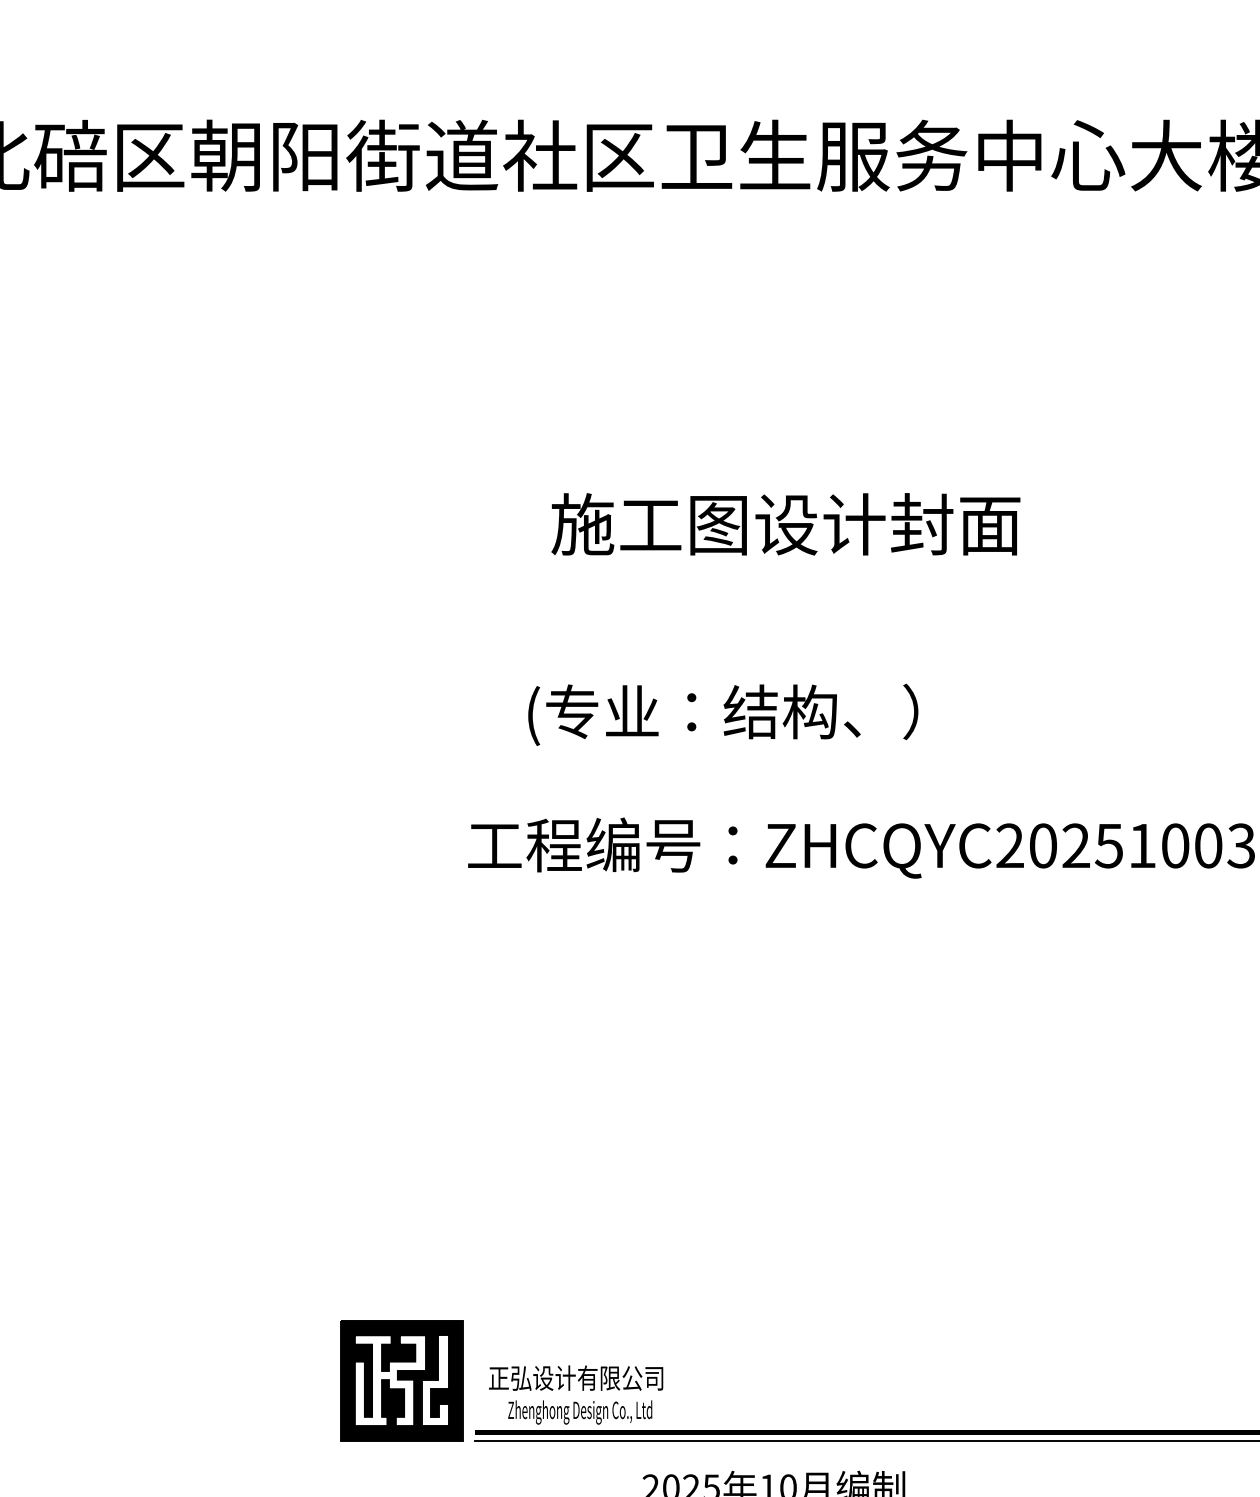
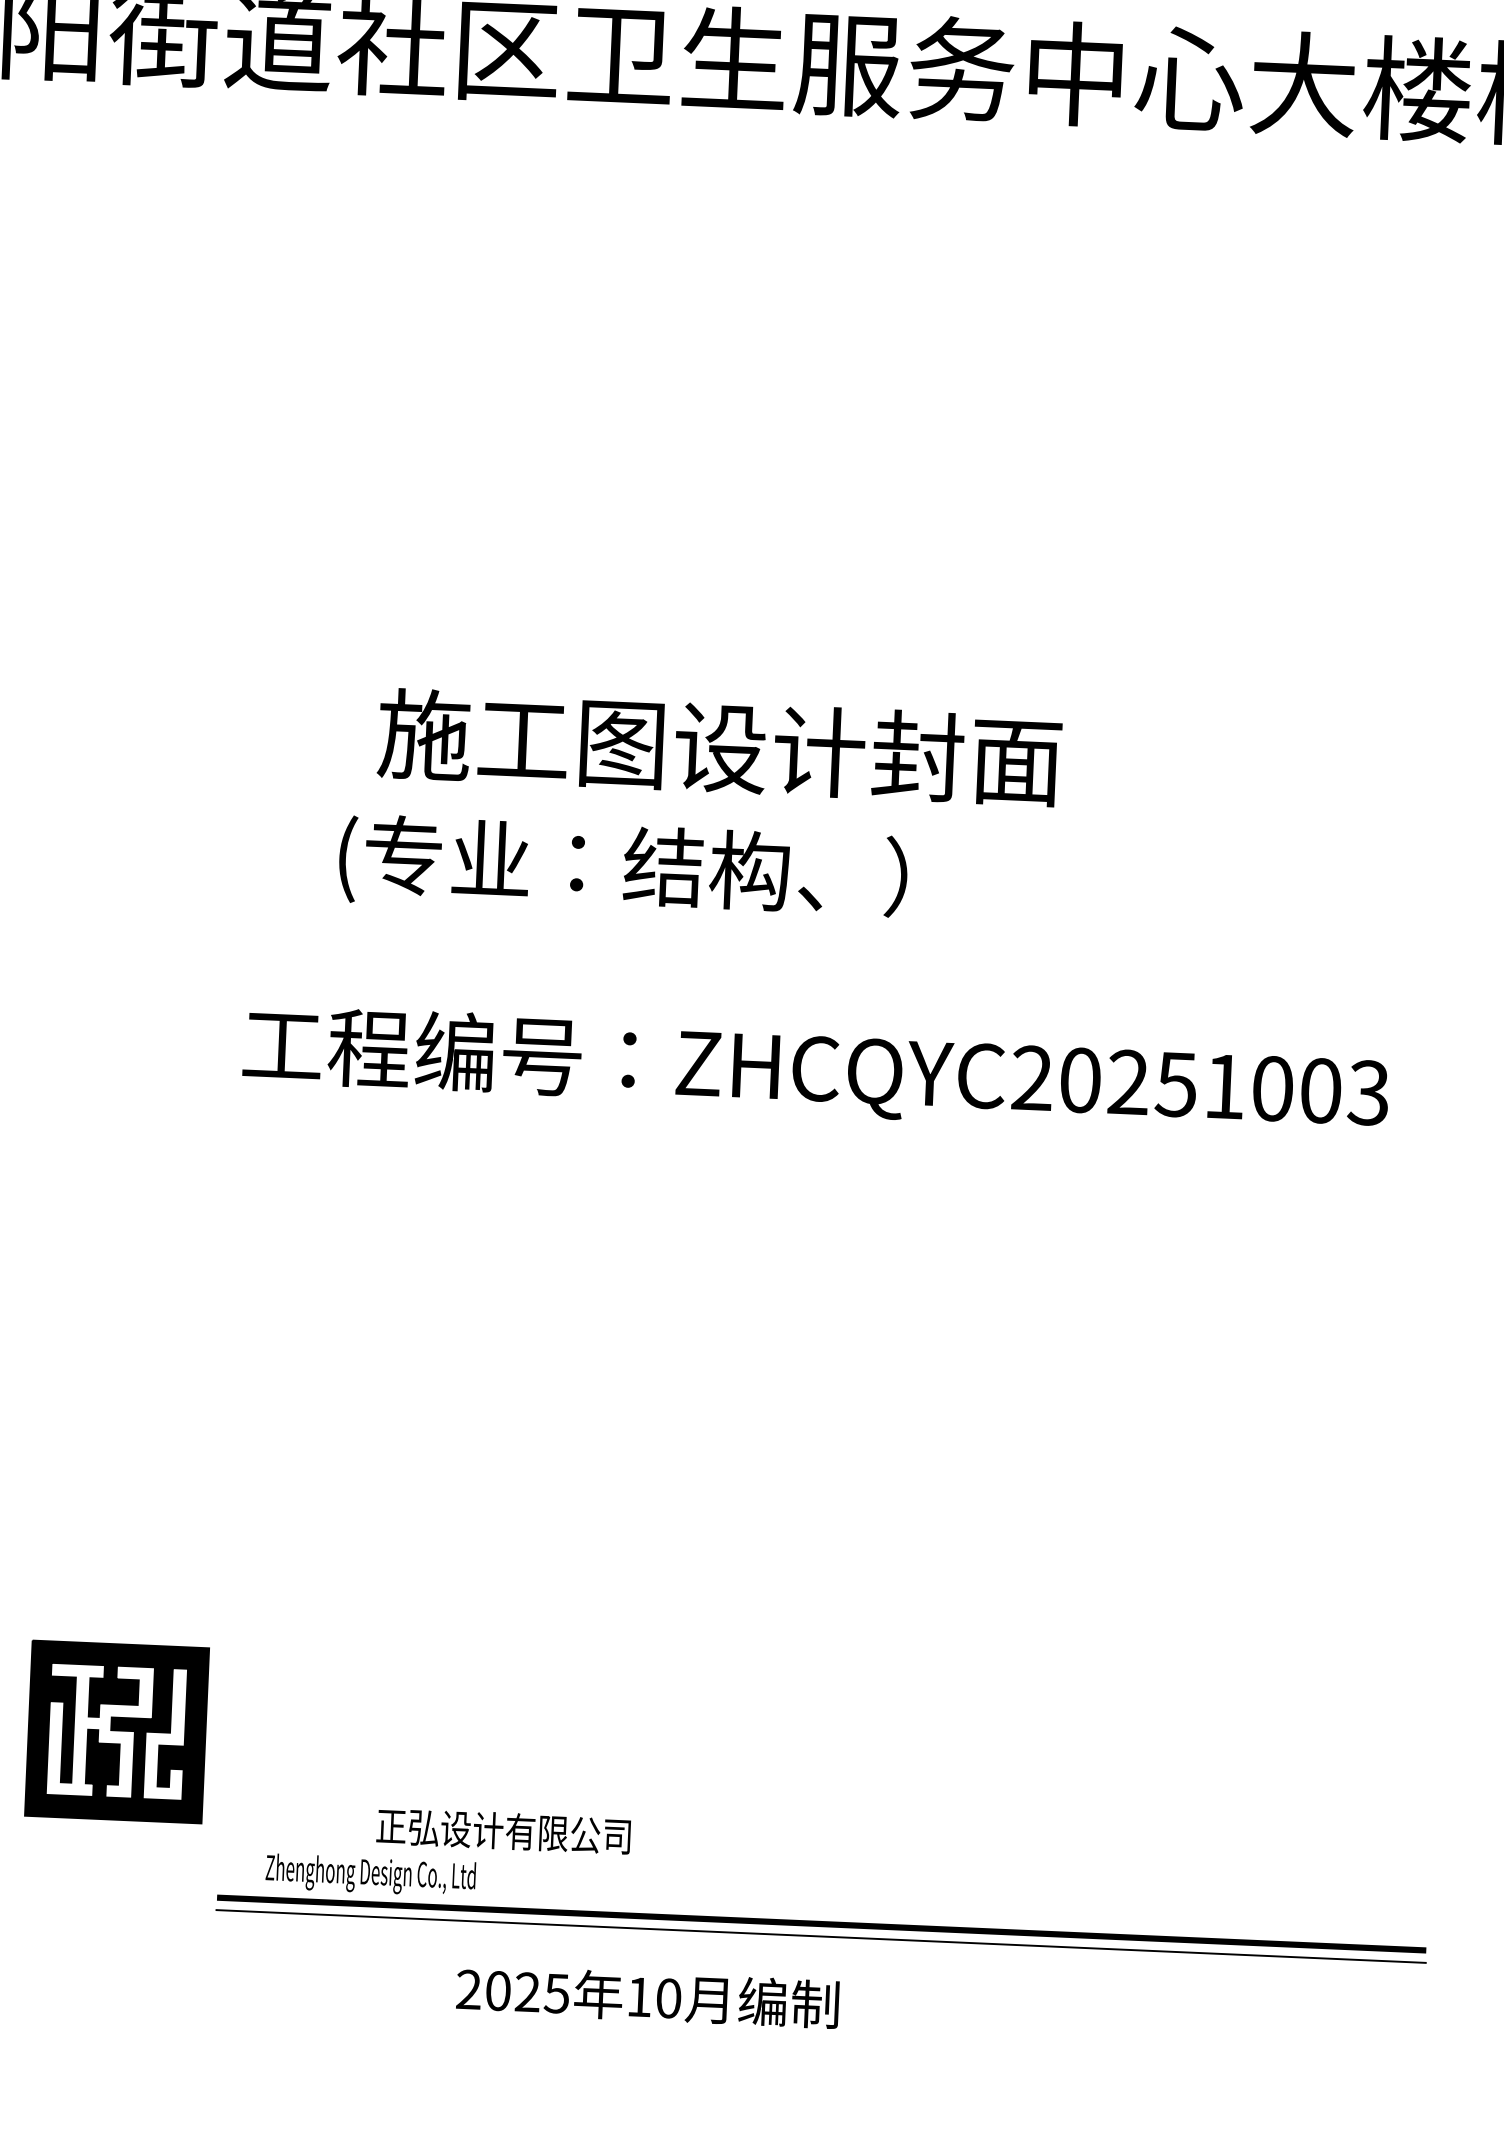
text: (785, 524) -> (719, 747), moved
text: (576, 1377) -> (504, 1830), moved
part: (401, 1380) -> (116, 1731), moved

